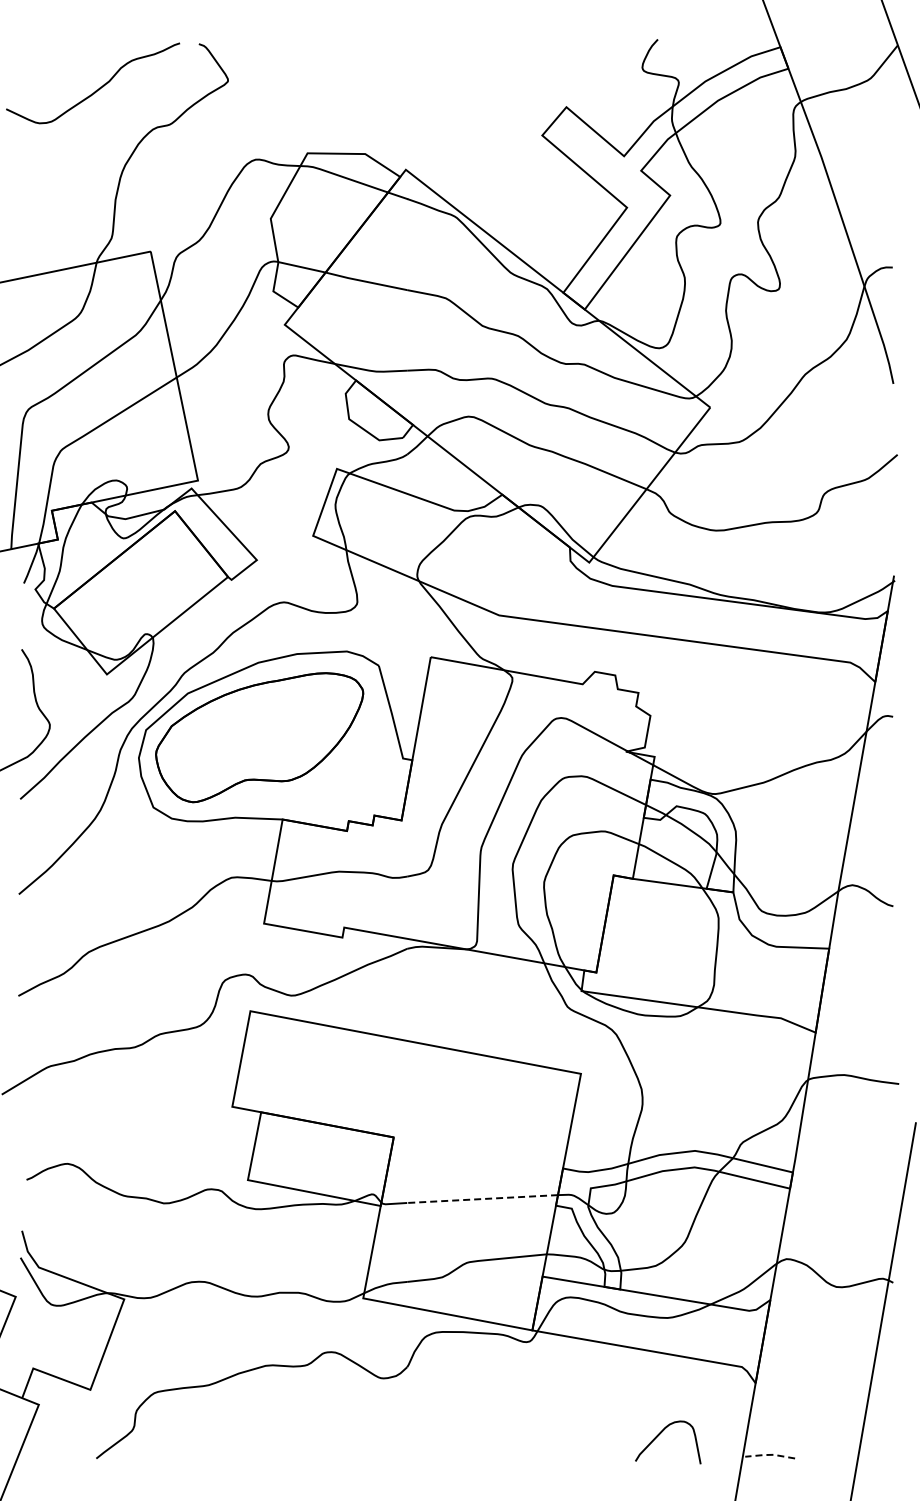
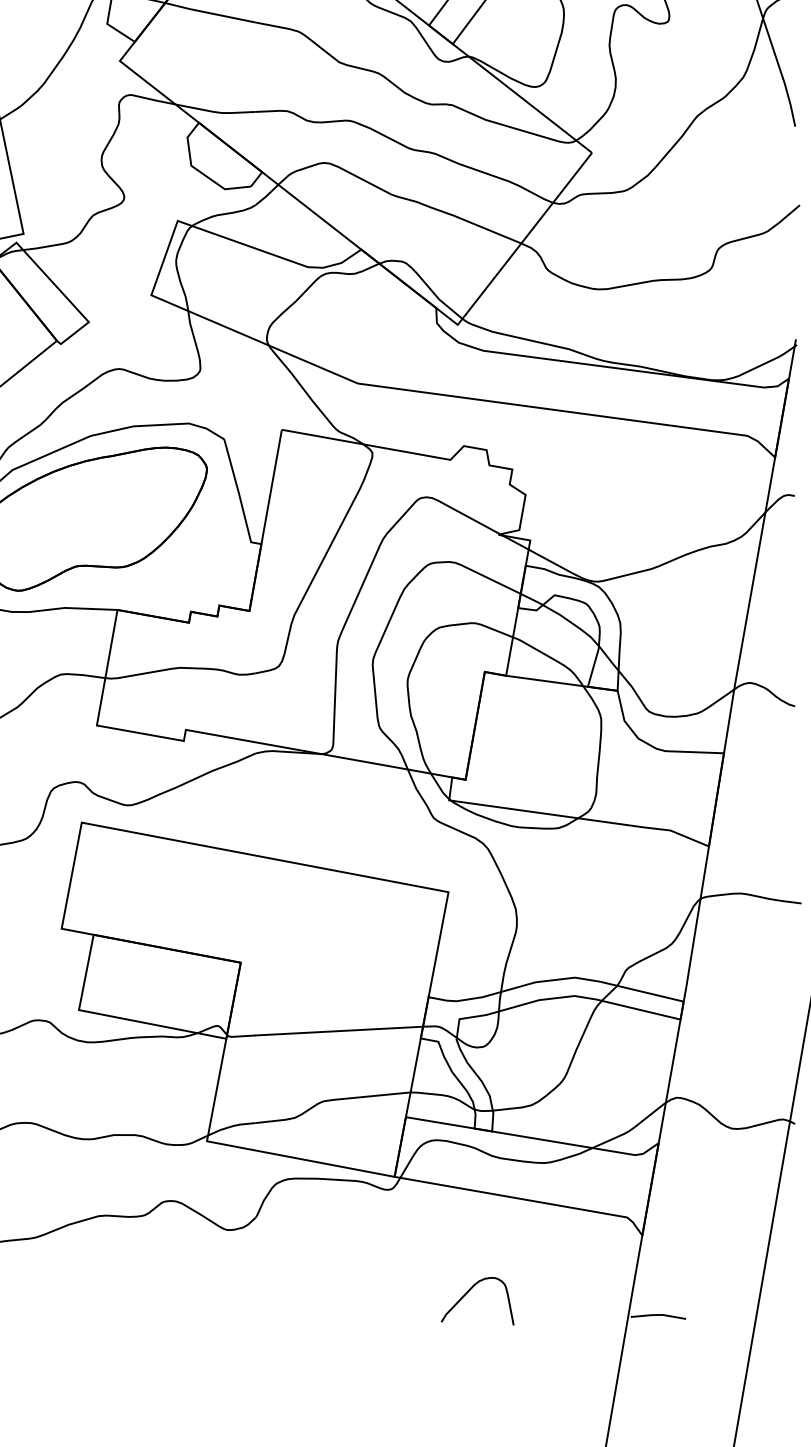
line: (482, 1199) -> (339, 1031), dashed -> solid
curve: (660, 1434) -> (469, 1292), moved
line: (769, 1454) -> (657, 1314), dashed -> solid

